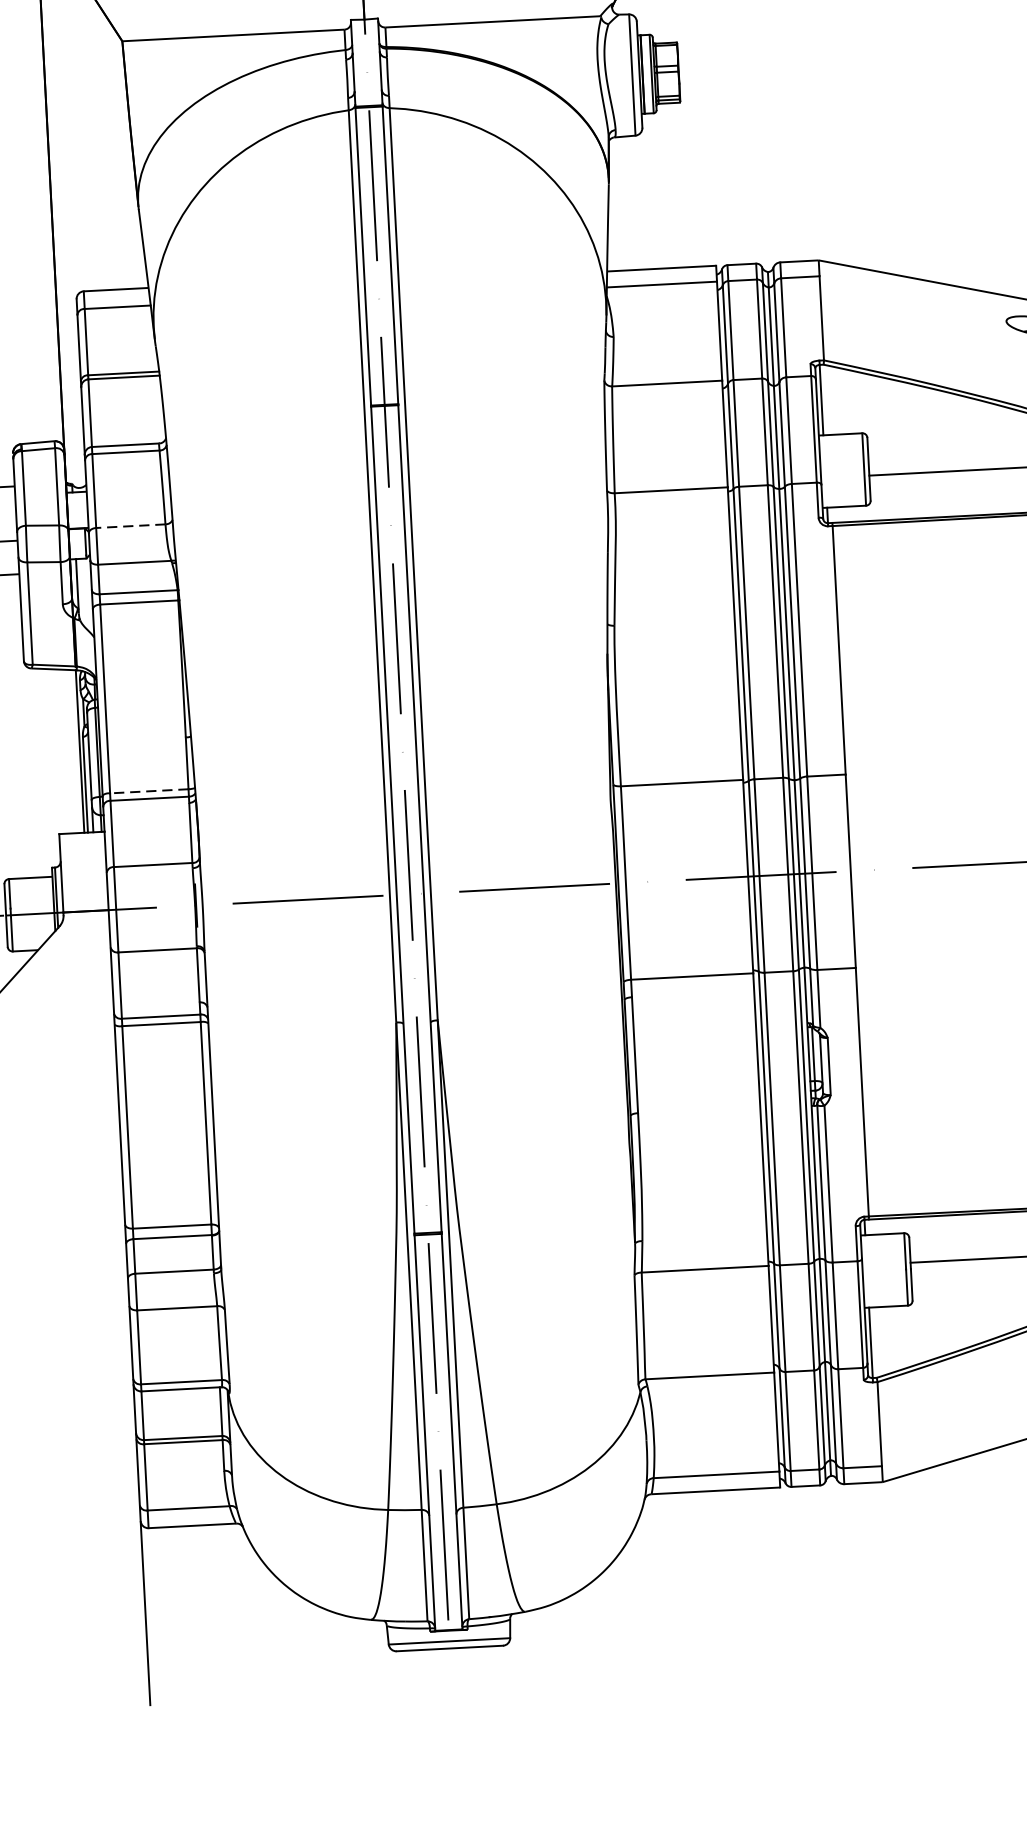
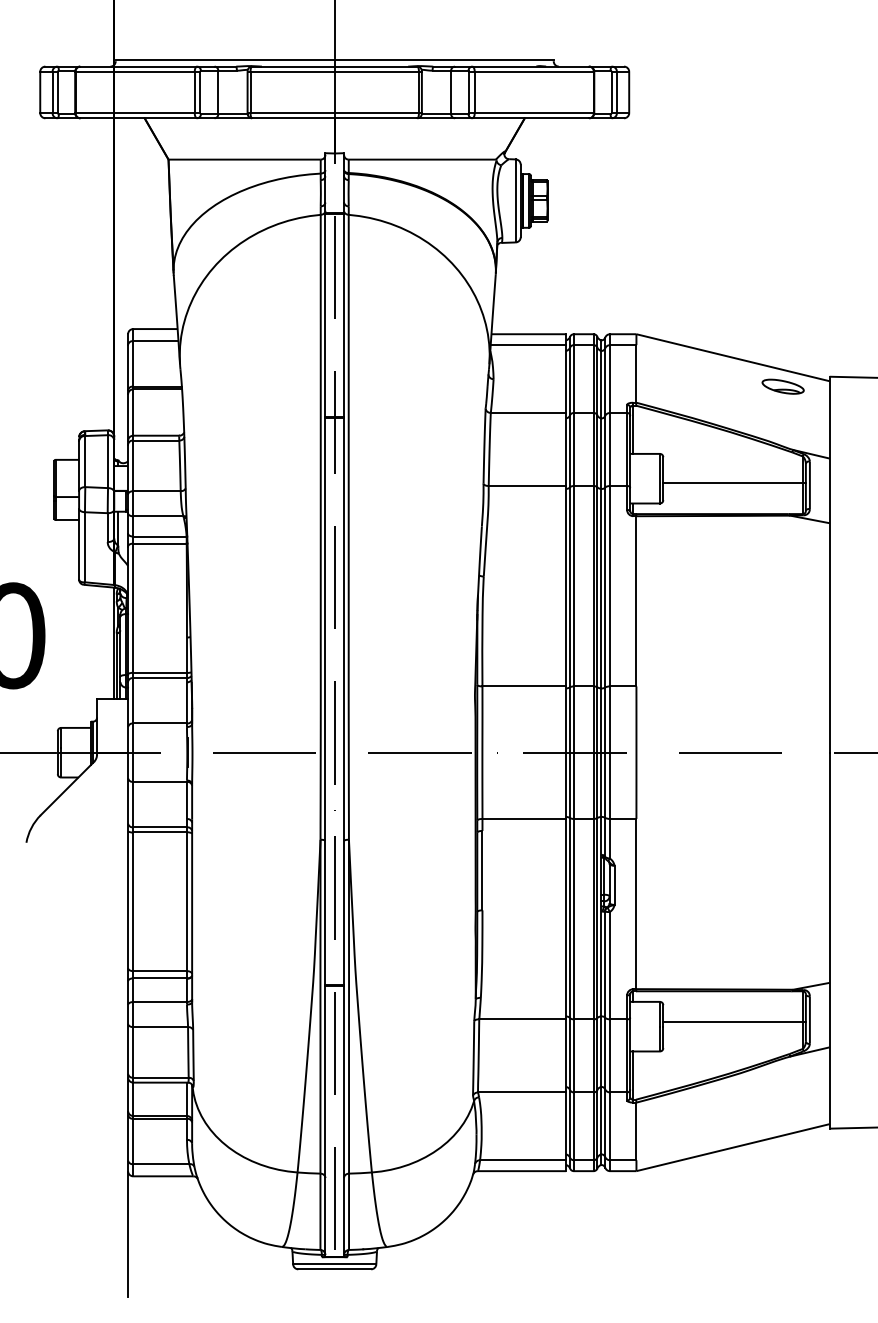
line: (130, 526) -> (156, 491), dashed -> solid
line: (149, 790) -> (160, 672), dashed -> solid

